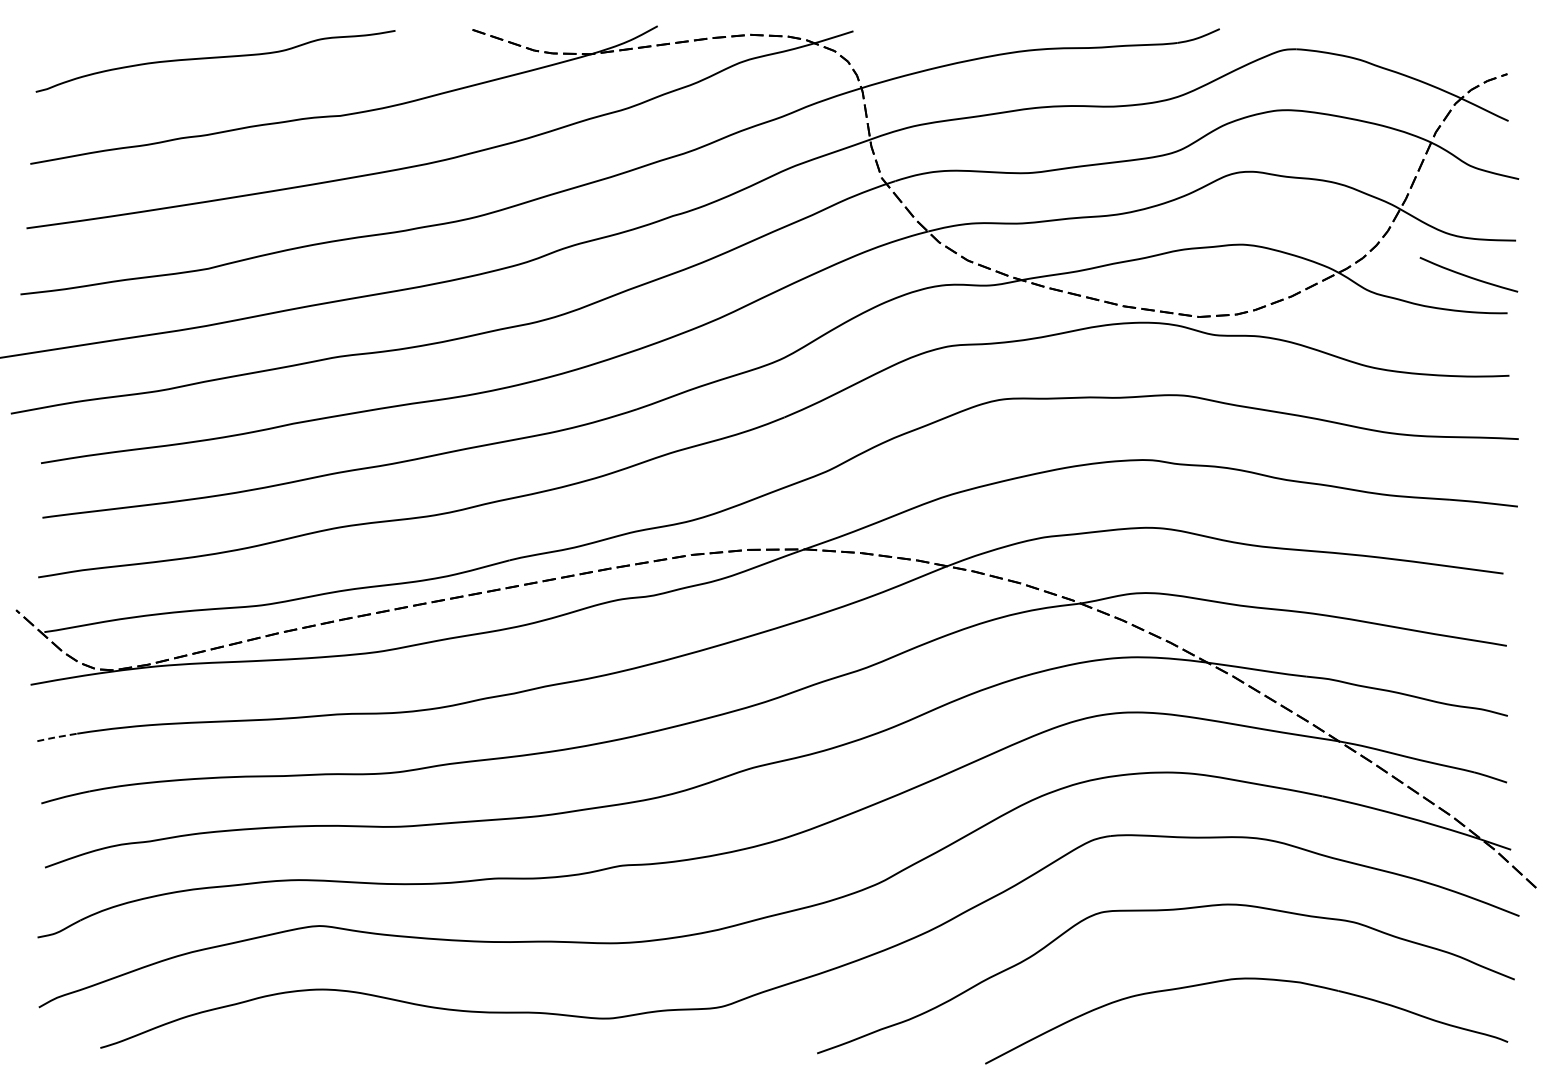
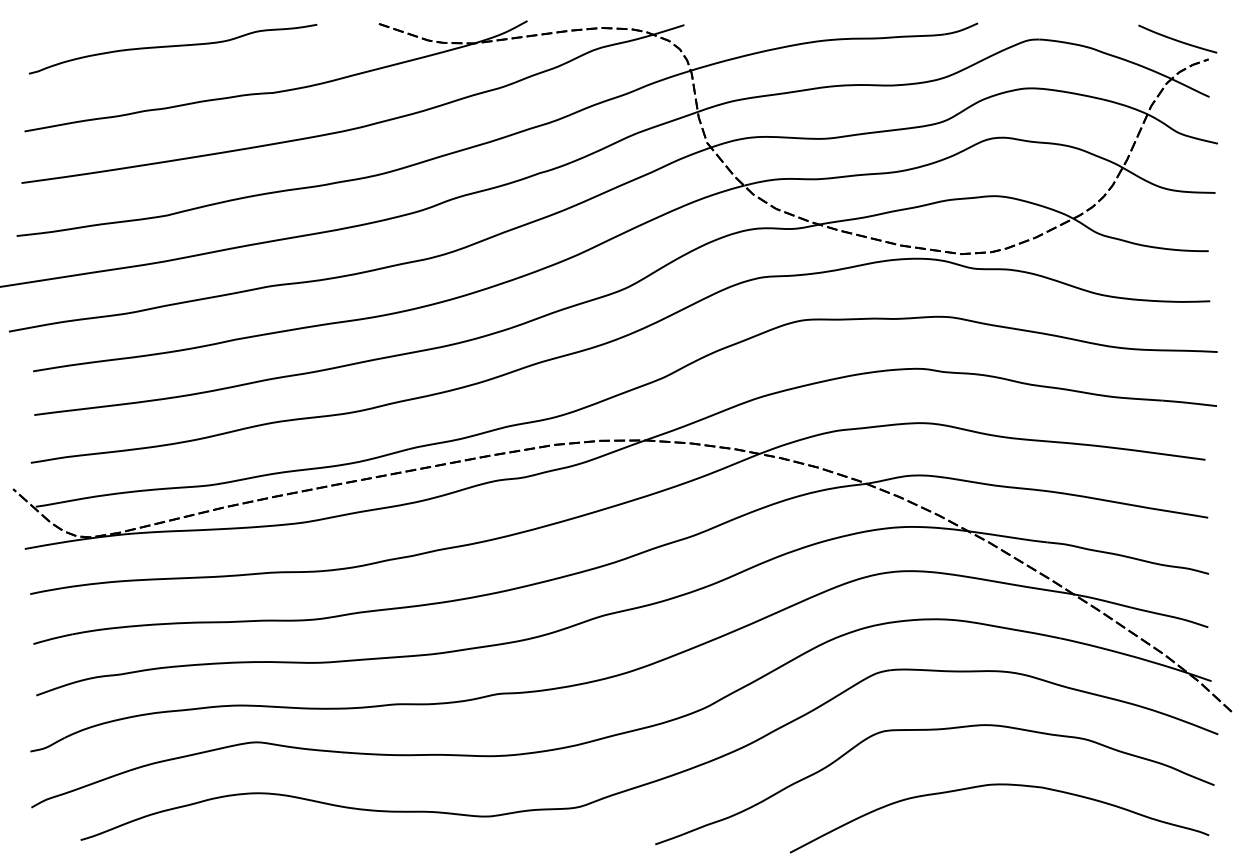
curve: (1468, 275) -> (1177, 39), moved
line: (56, 737) -> (45, 591), dashed -> solid

